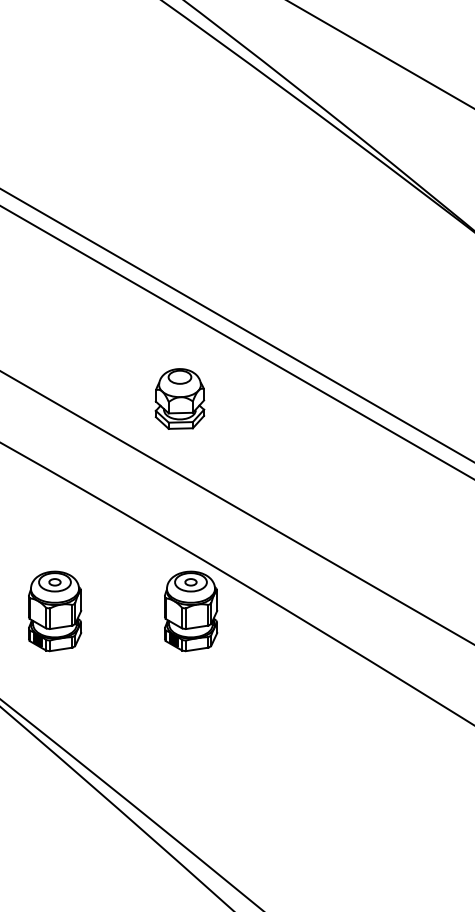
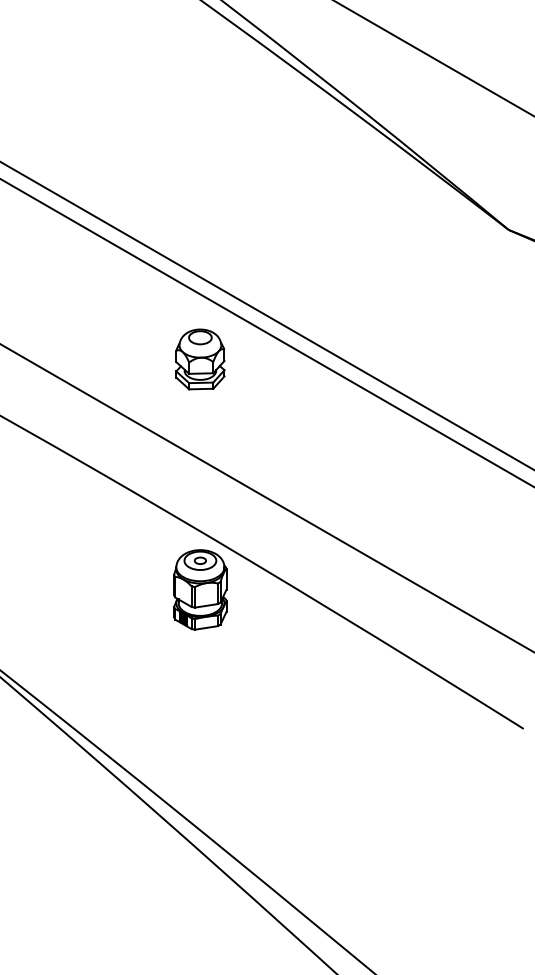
part: (180, 399) -> (200, 359), moved
part: (55, 611) -> (64, 589), removed

